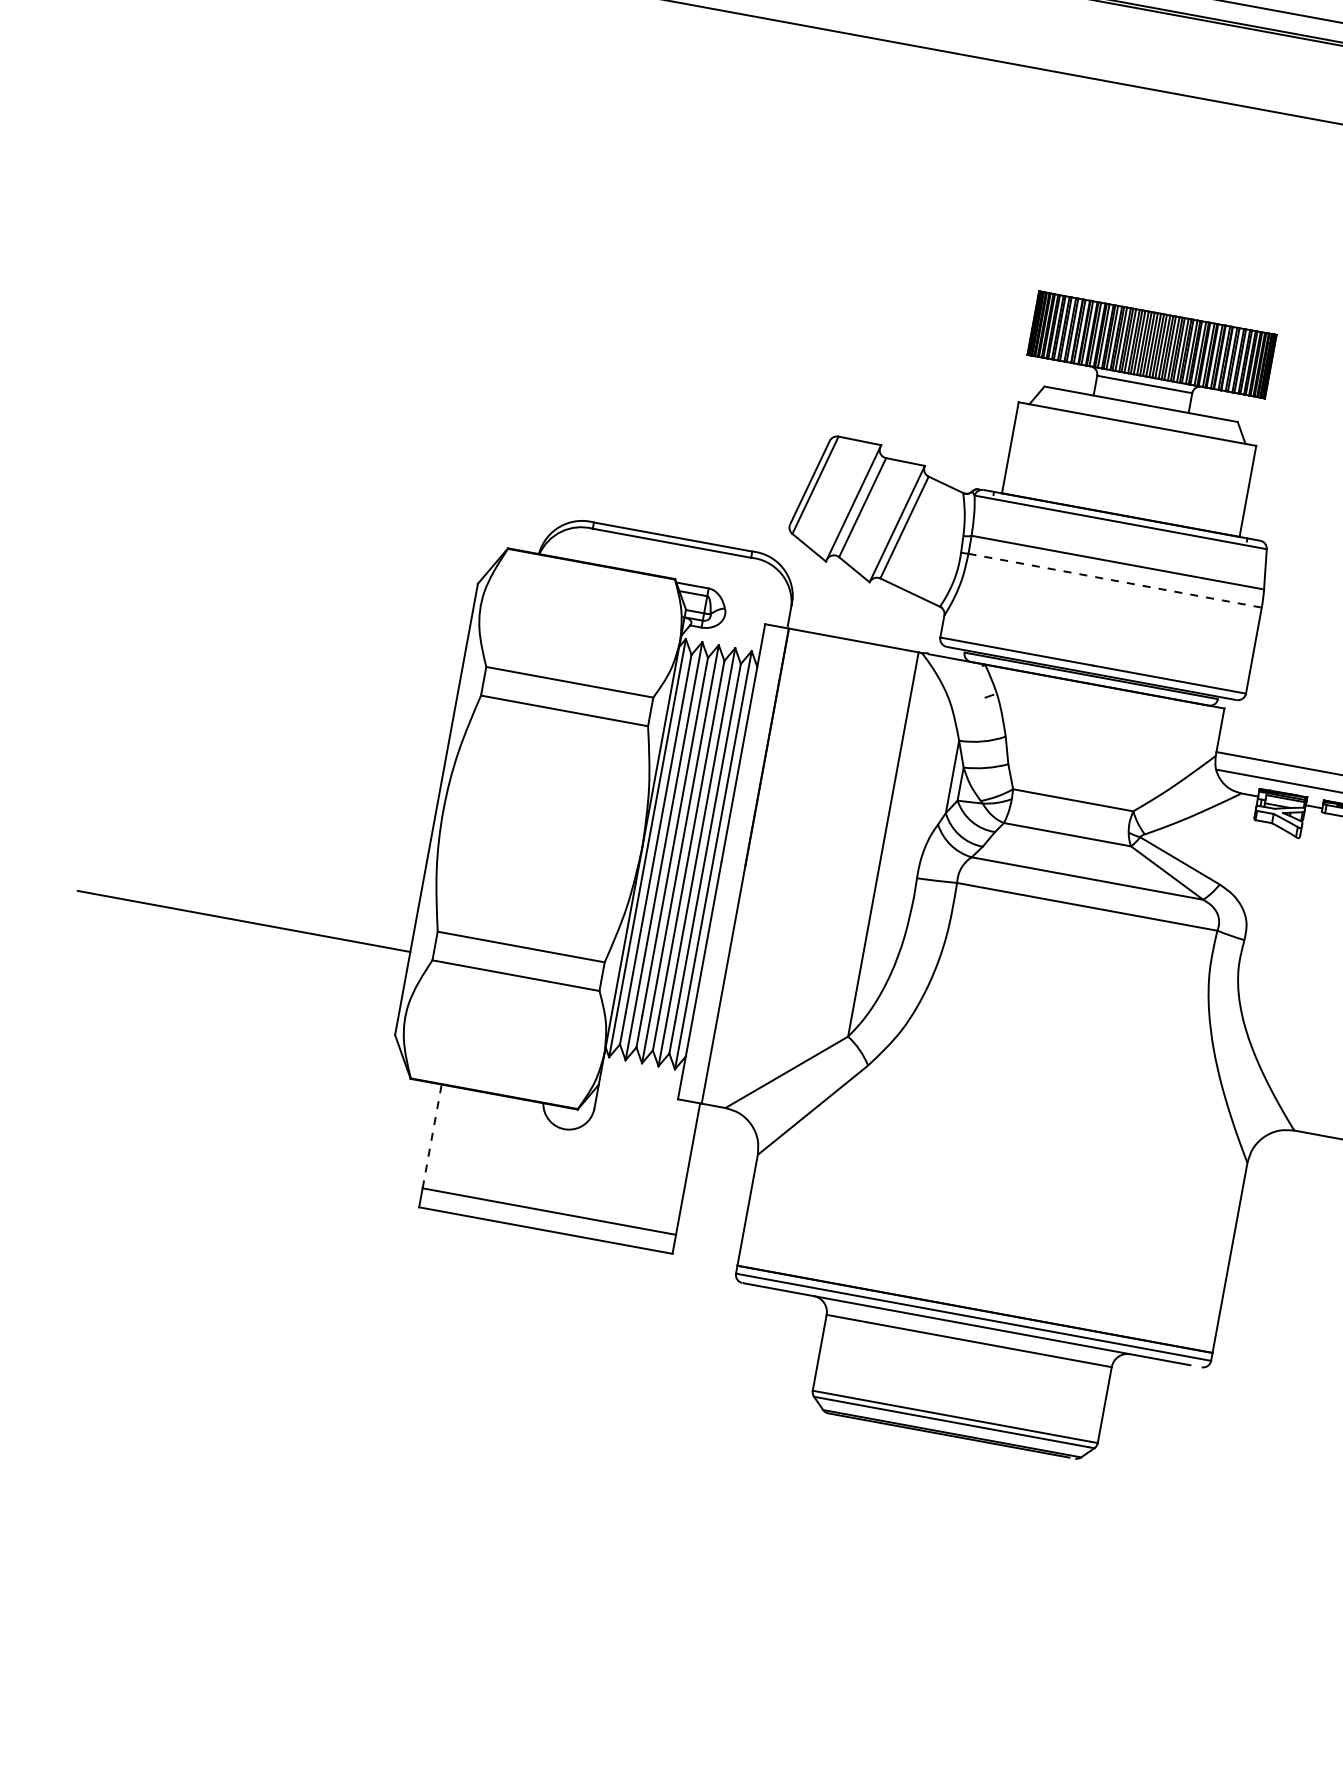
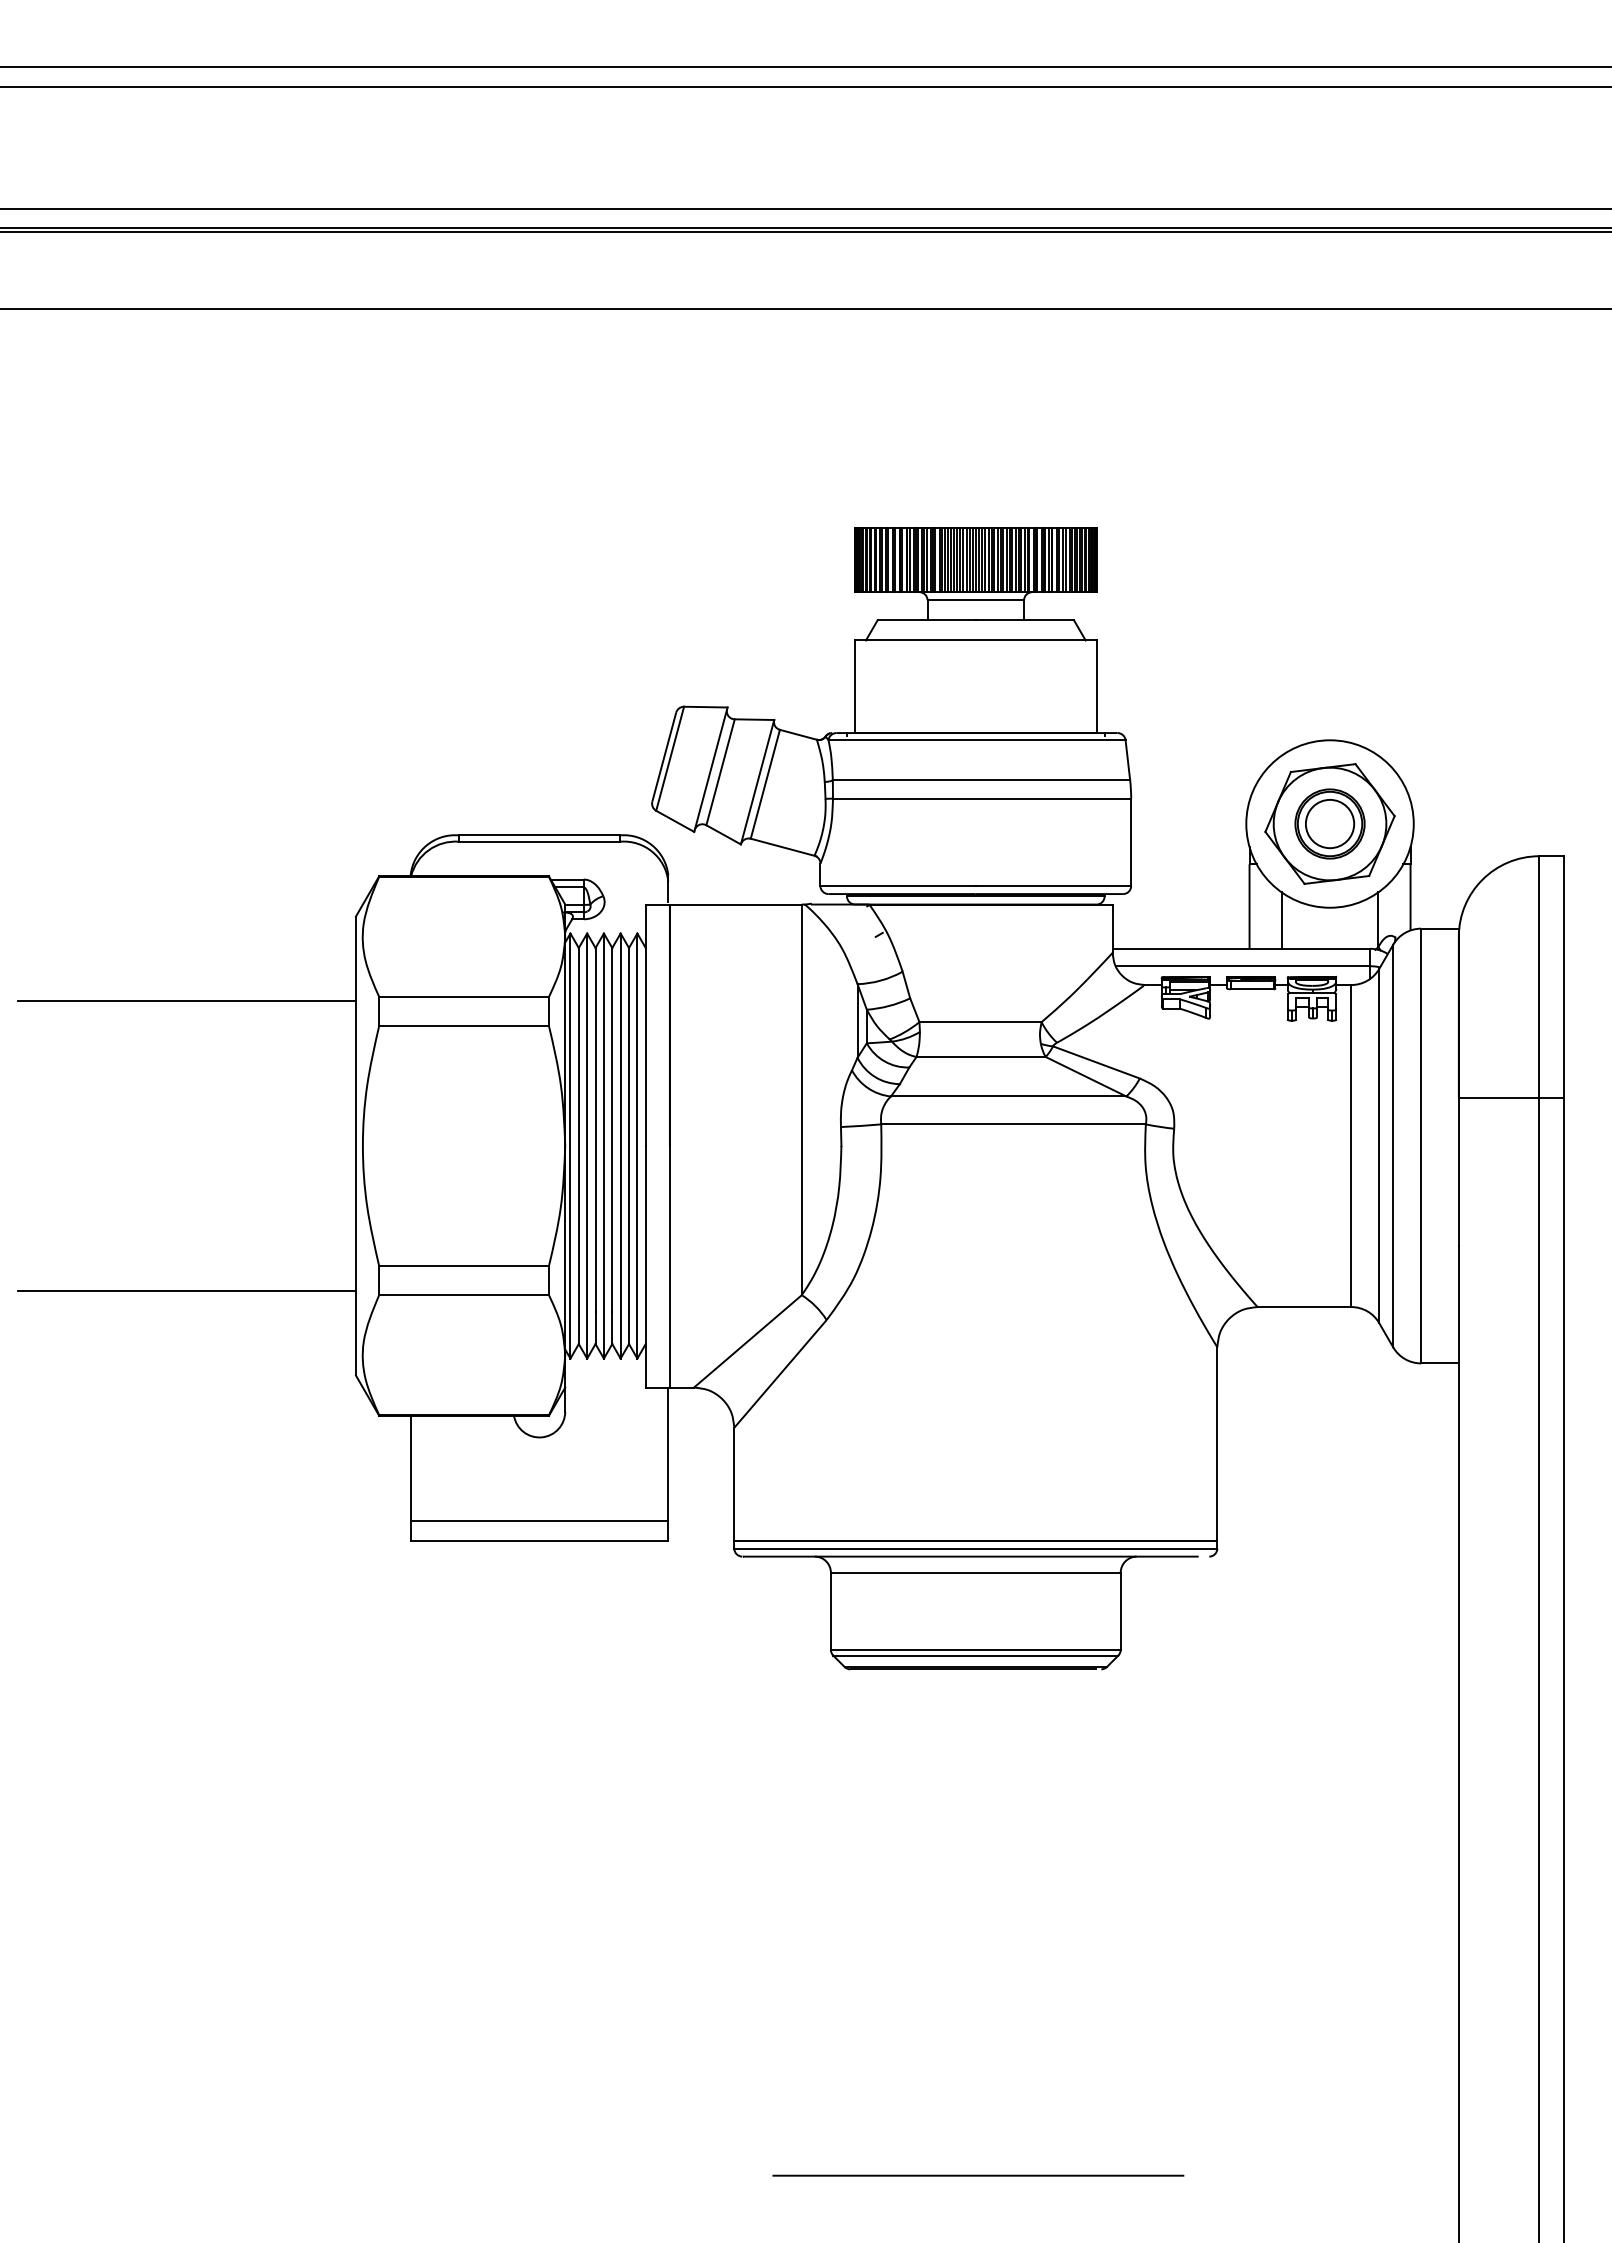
line: (1115, 580) -> (982, 798), dashed -> solid
line: (295, 636) -> (186, 1001), added
line: (431, 1136) -> (410, 1468), dashed -> solid

